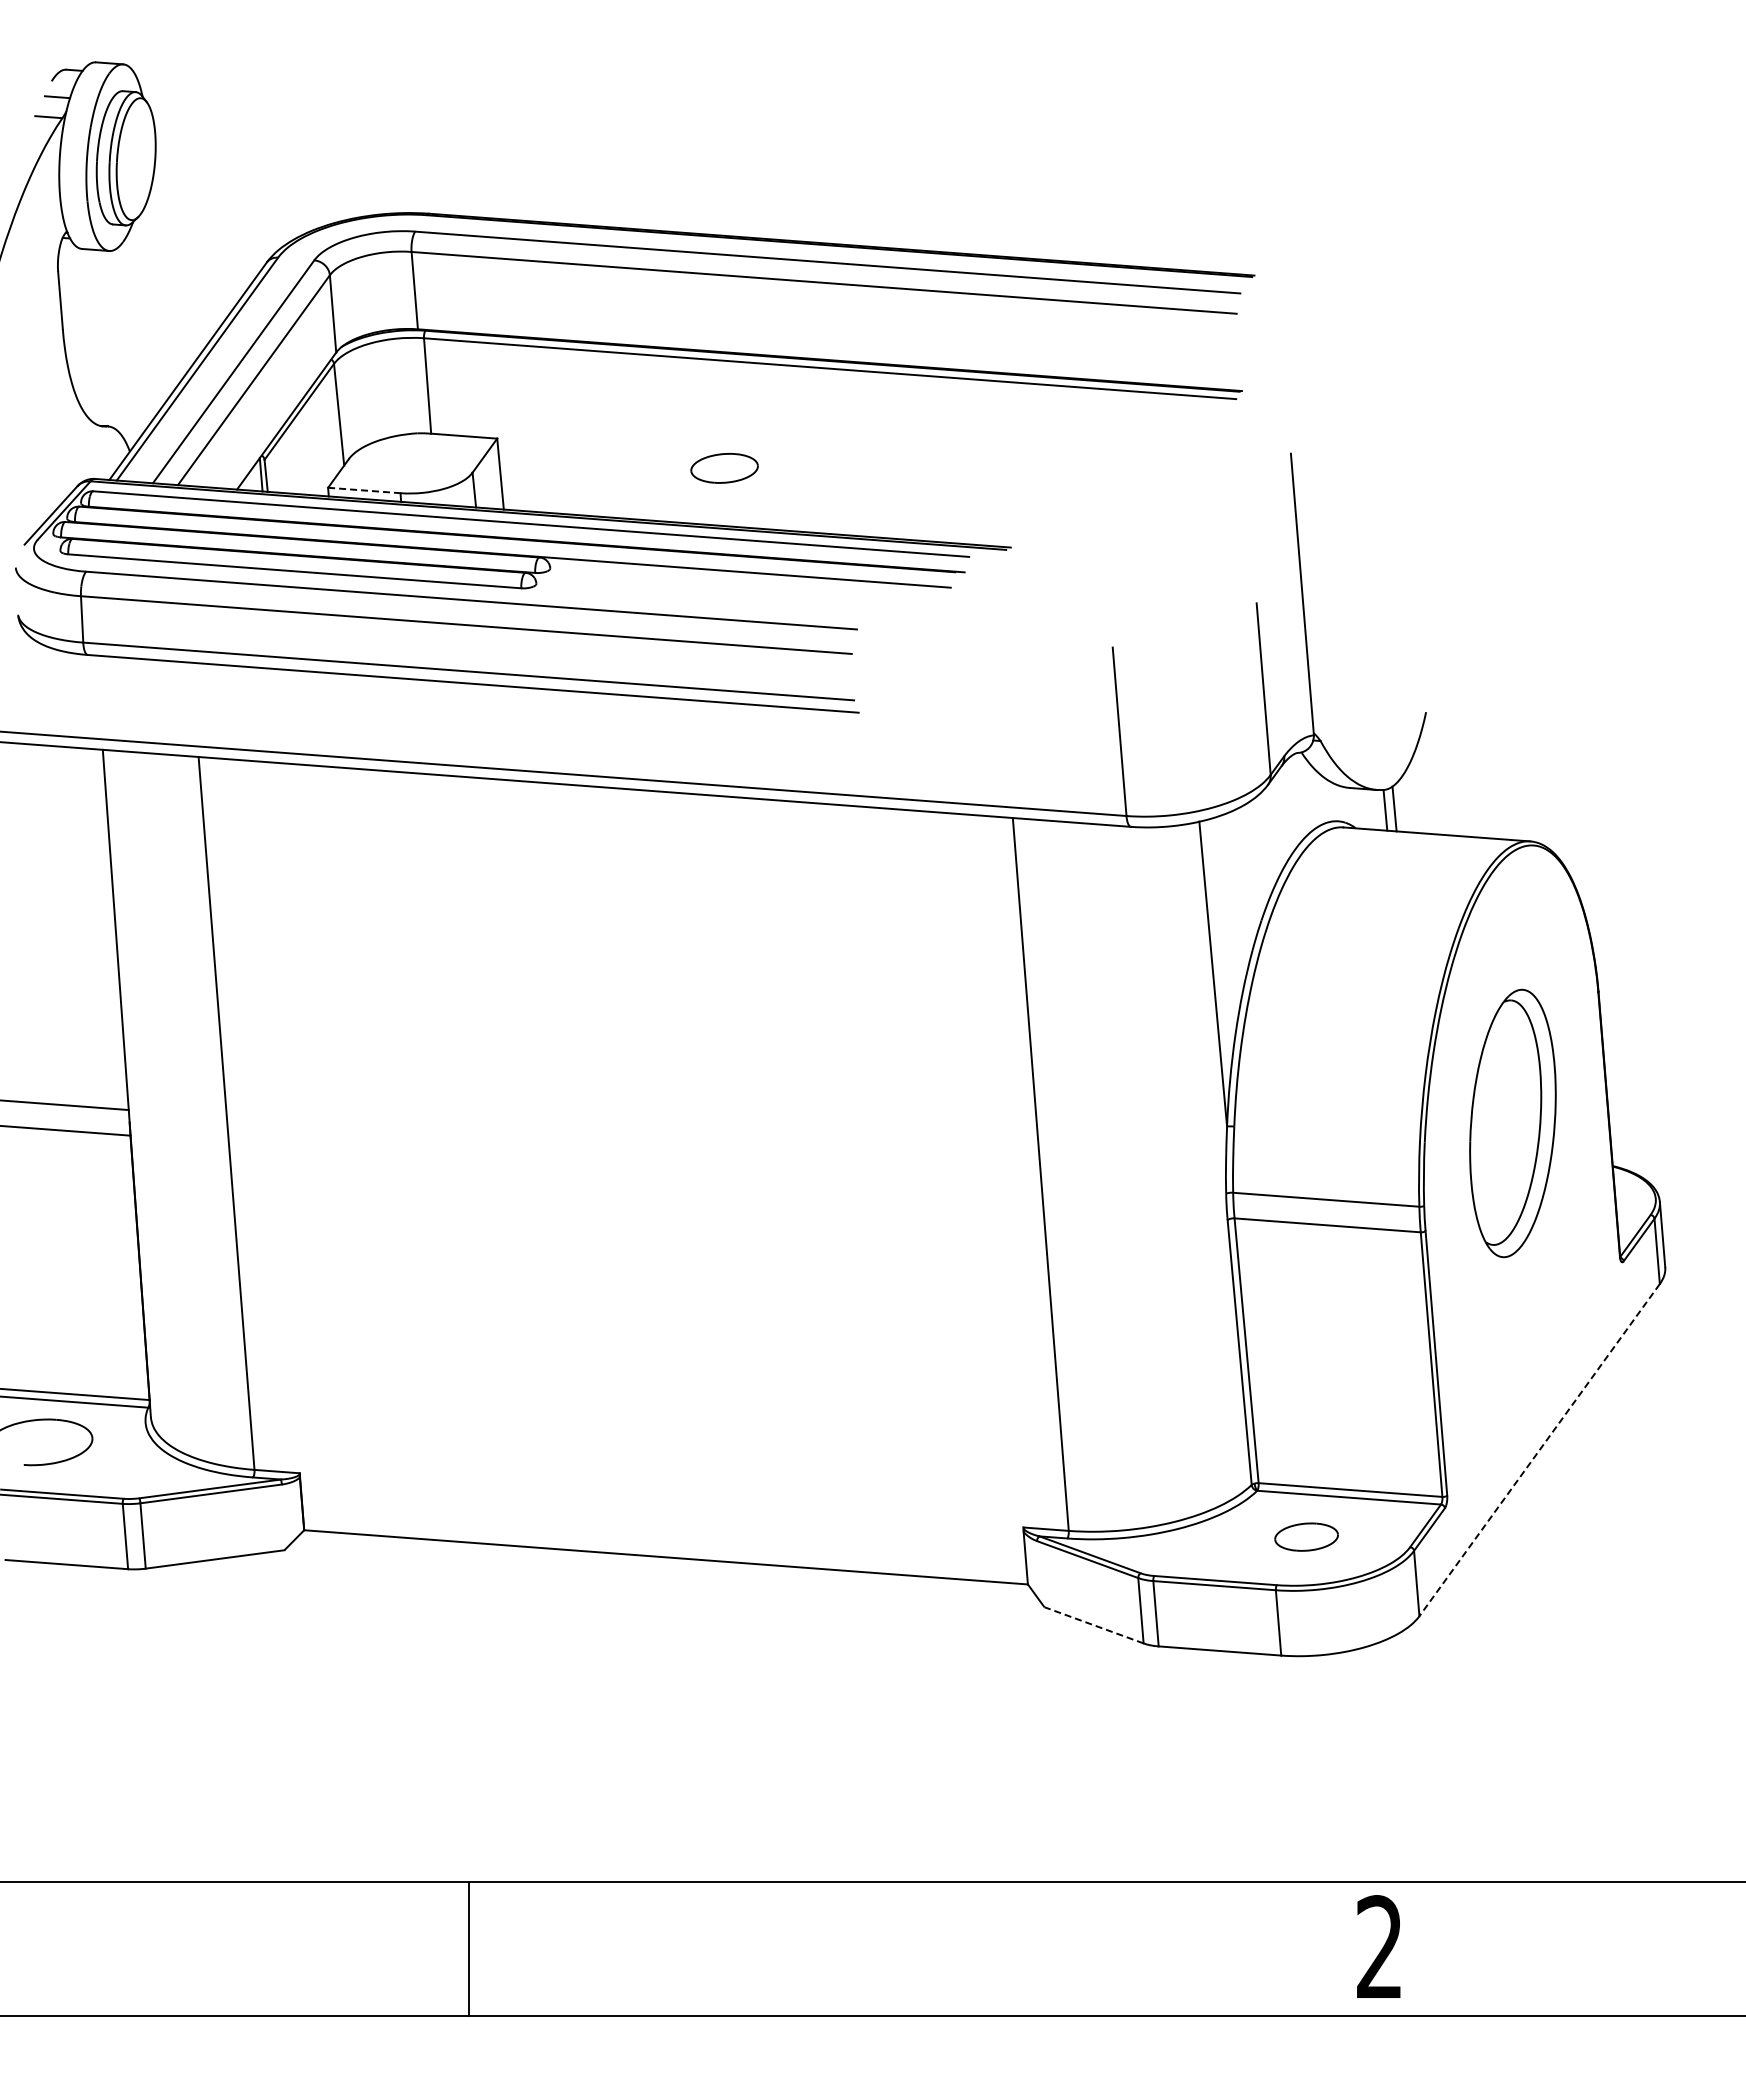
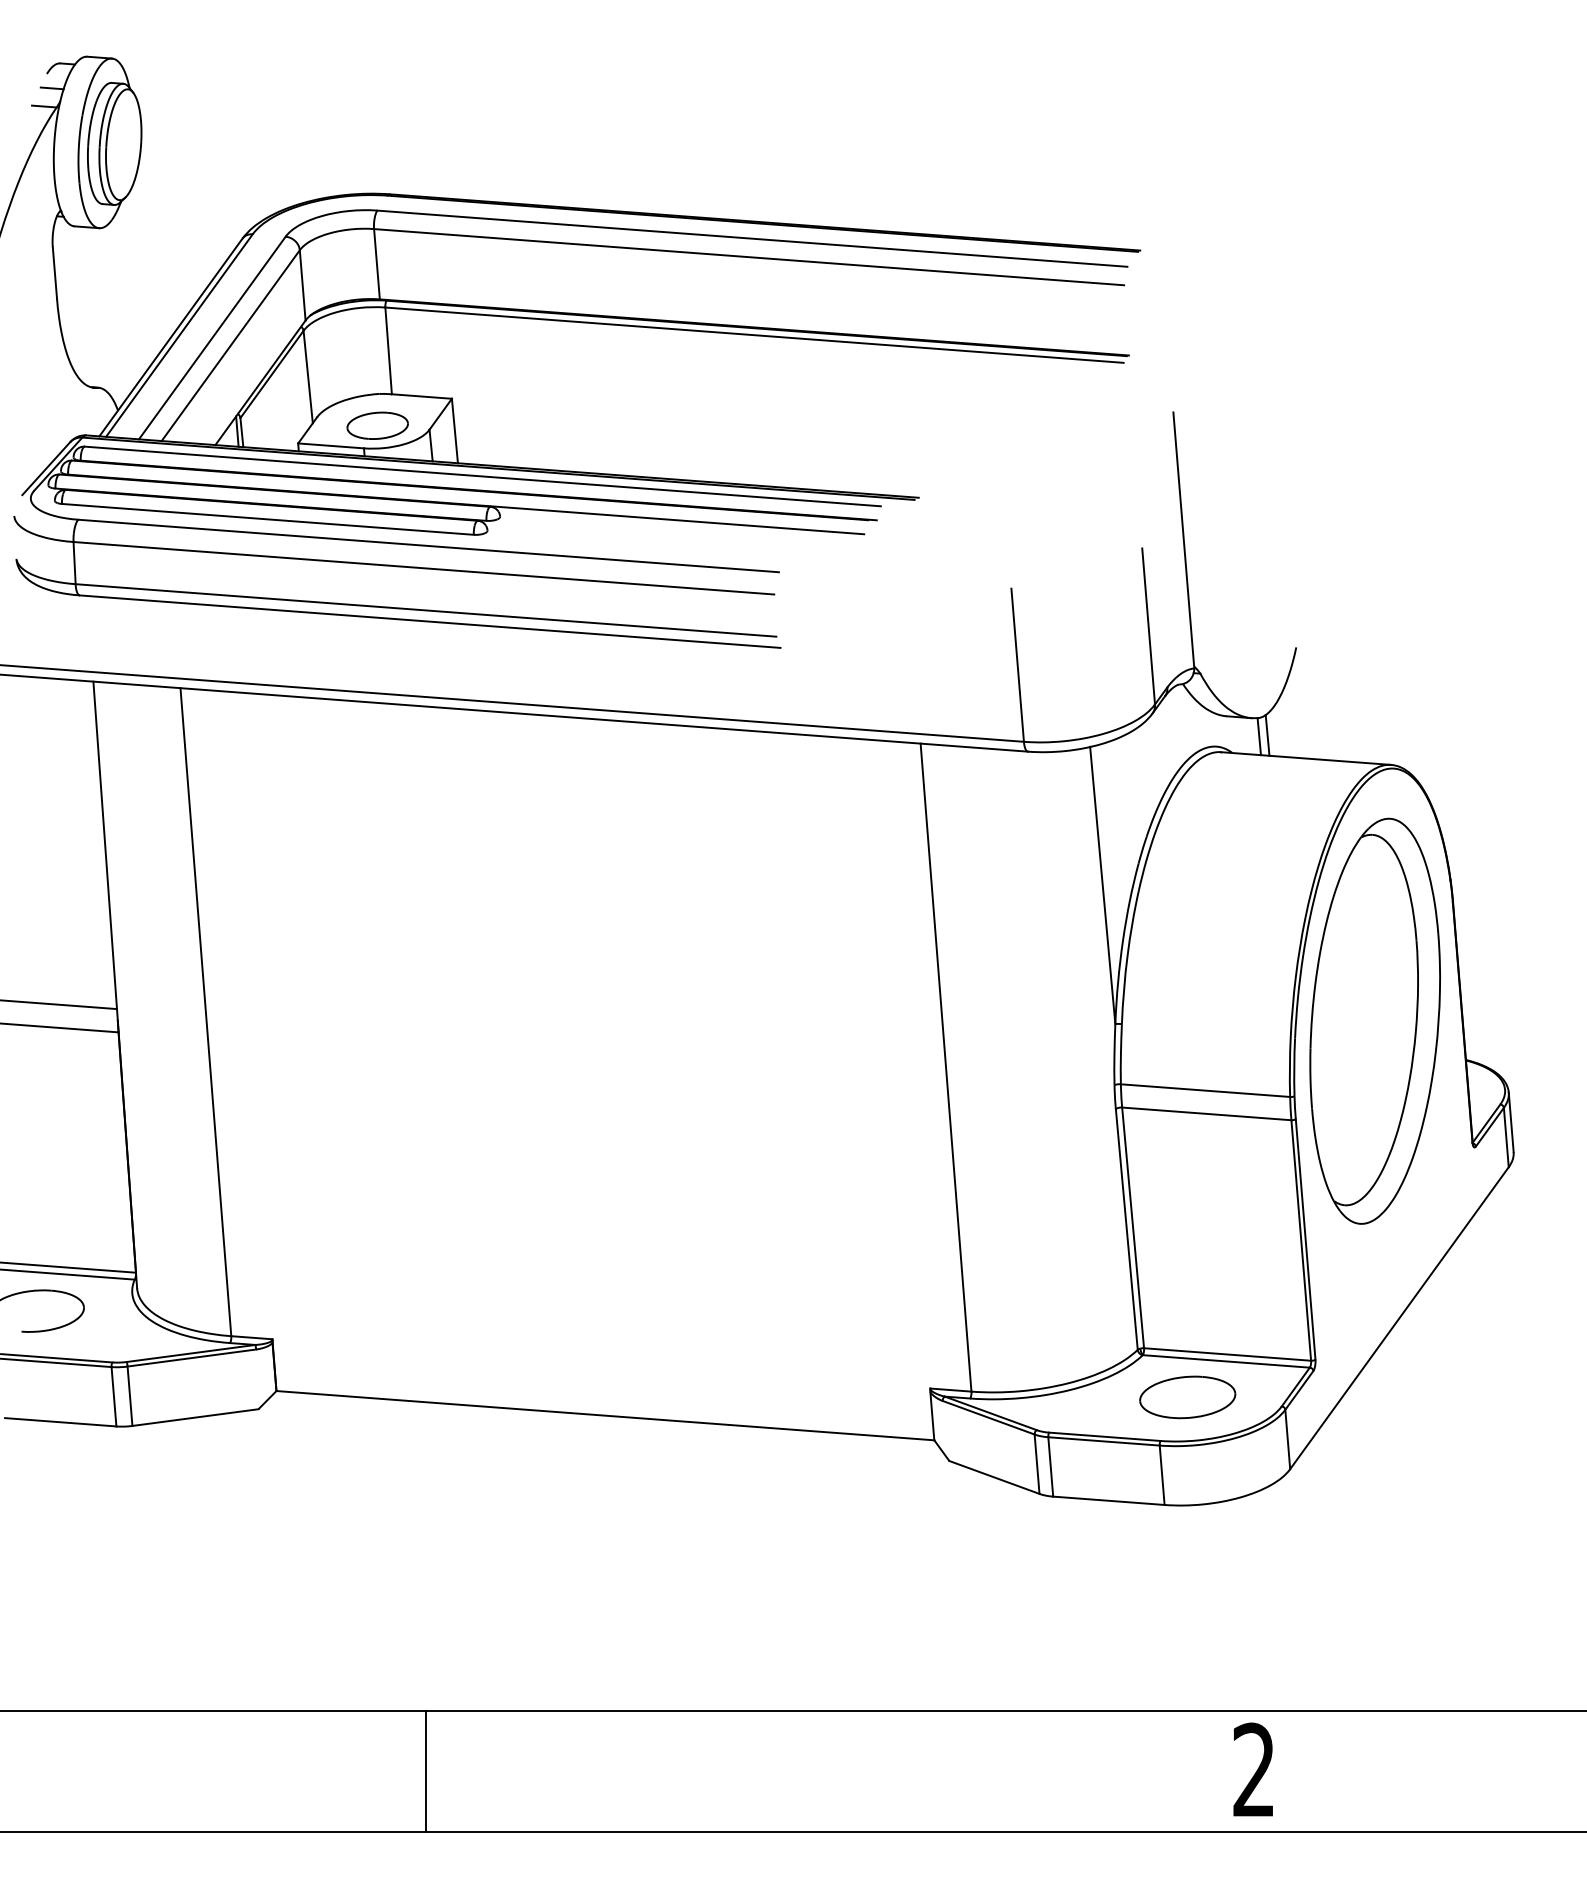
part: (724, 467) -> (377, 425), moved
line: (364, 490) -> (331, 445), dashed -> solid
part: (1512, 1123) -> (1374, 1021), size x1.67
line: (1539, 1450) -> (1399, 1318), dashed -> solid
part: (1306, 1536) -> (1187, 1396), size x1.67
line: (1094, 1625) -> (994, 1477), dashed -> solid

